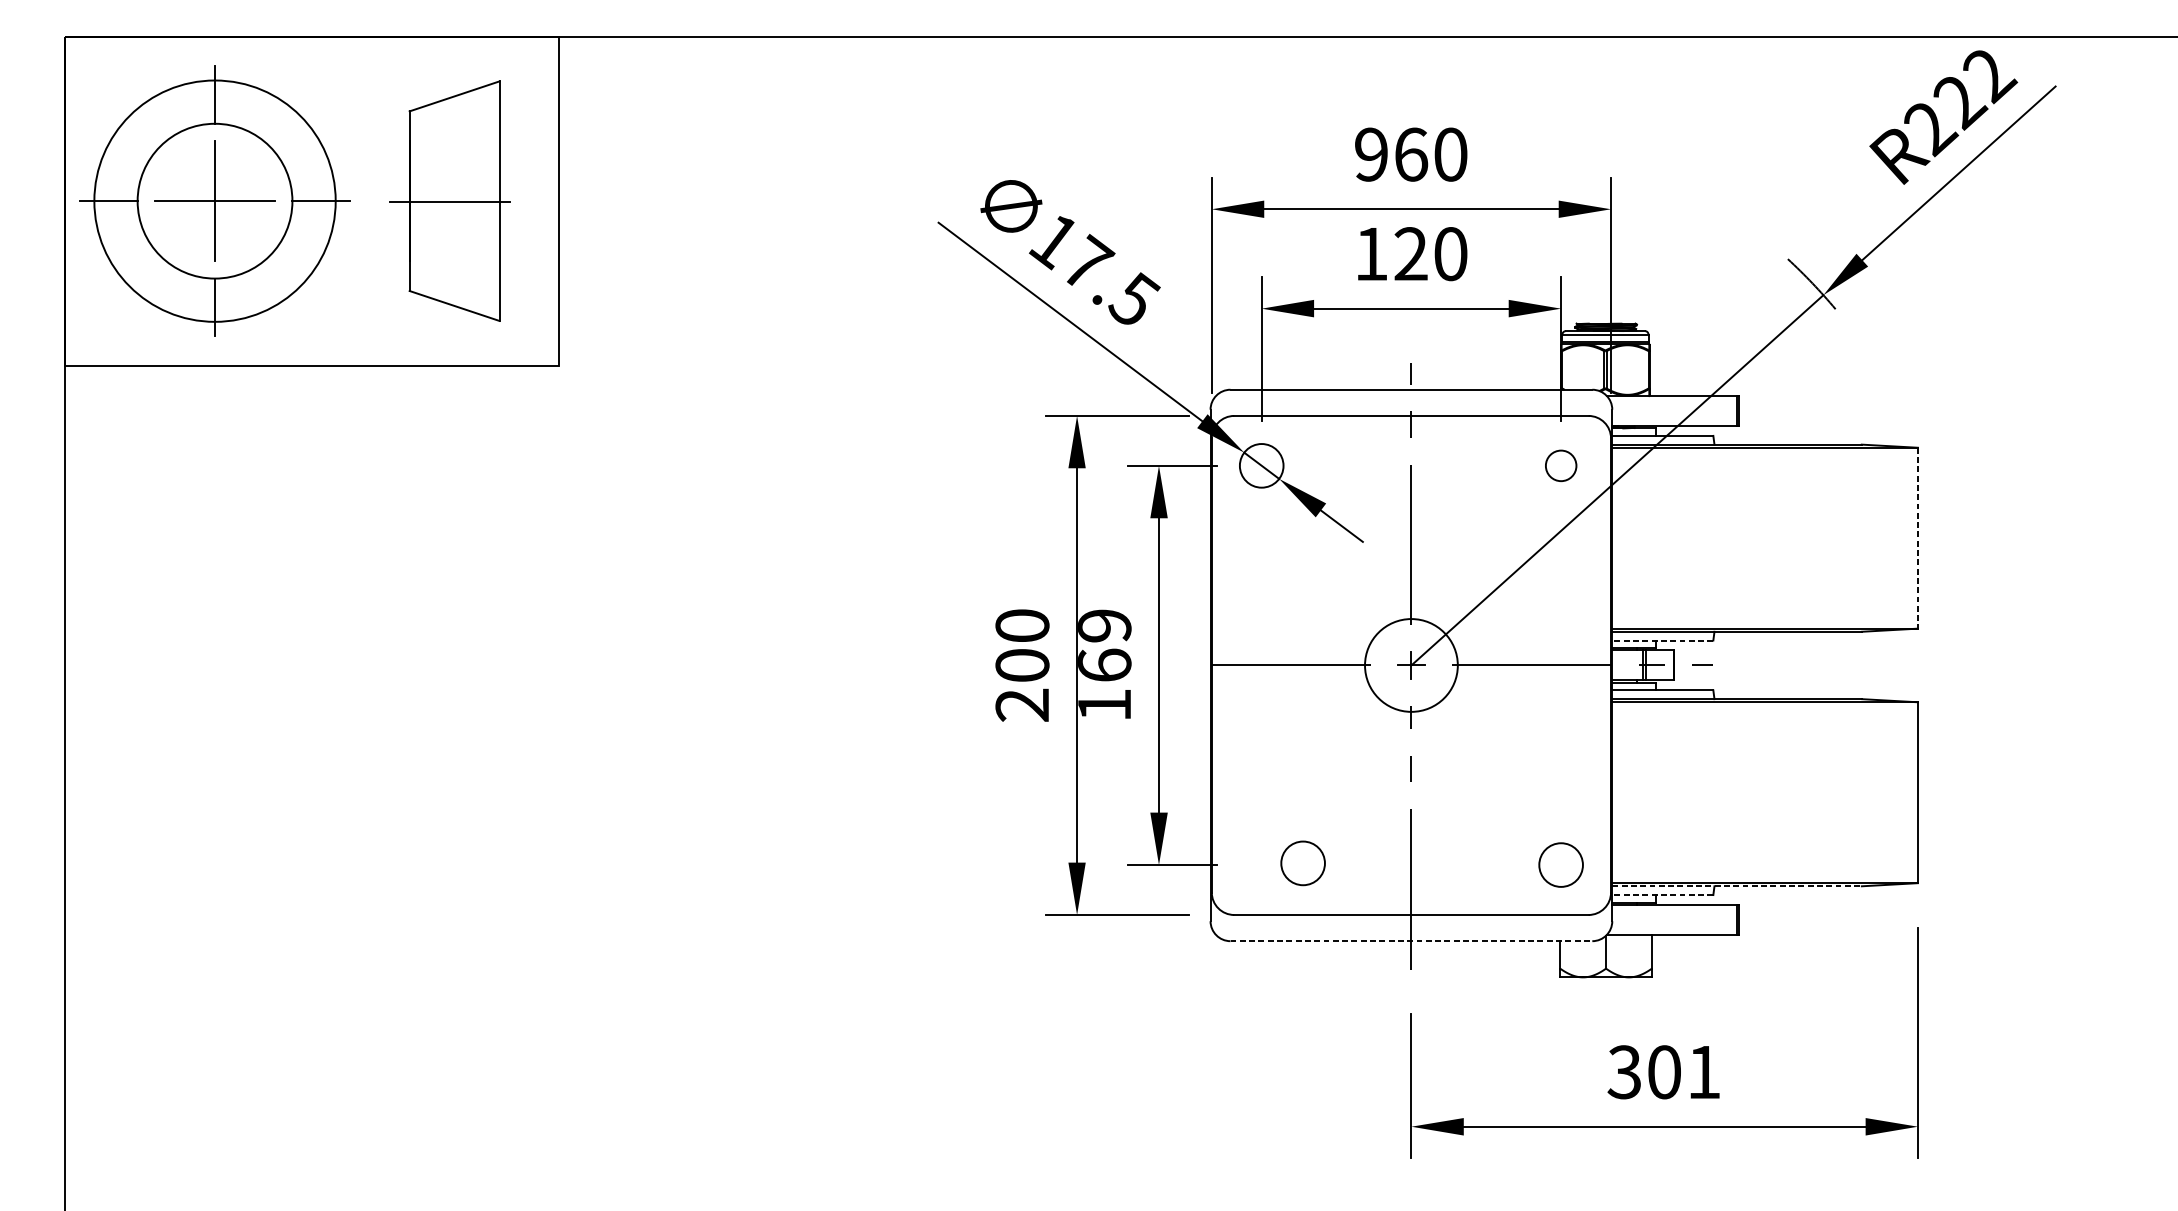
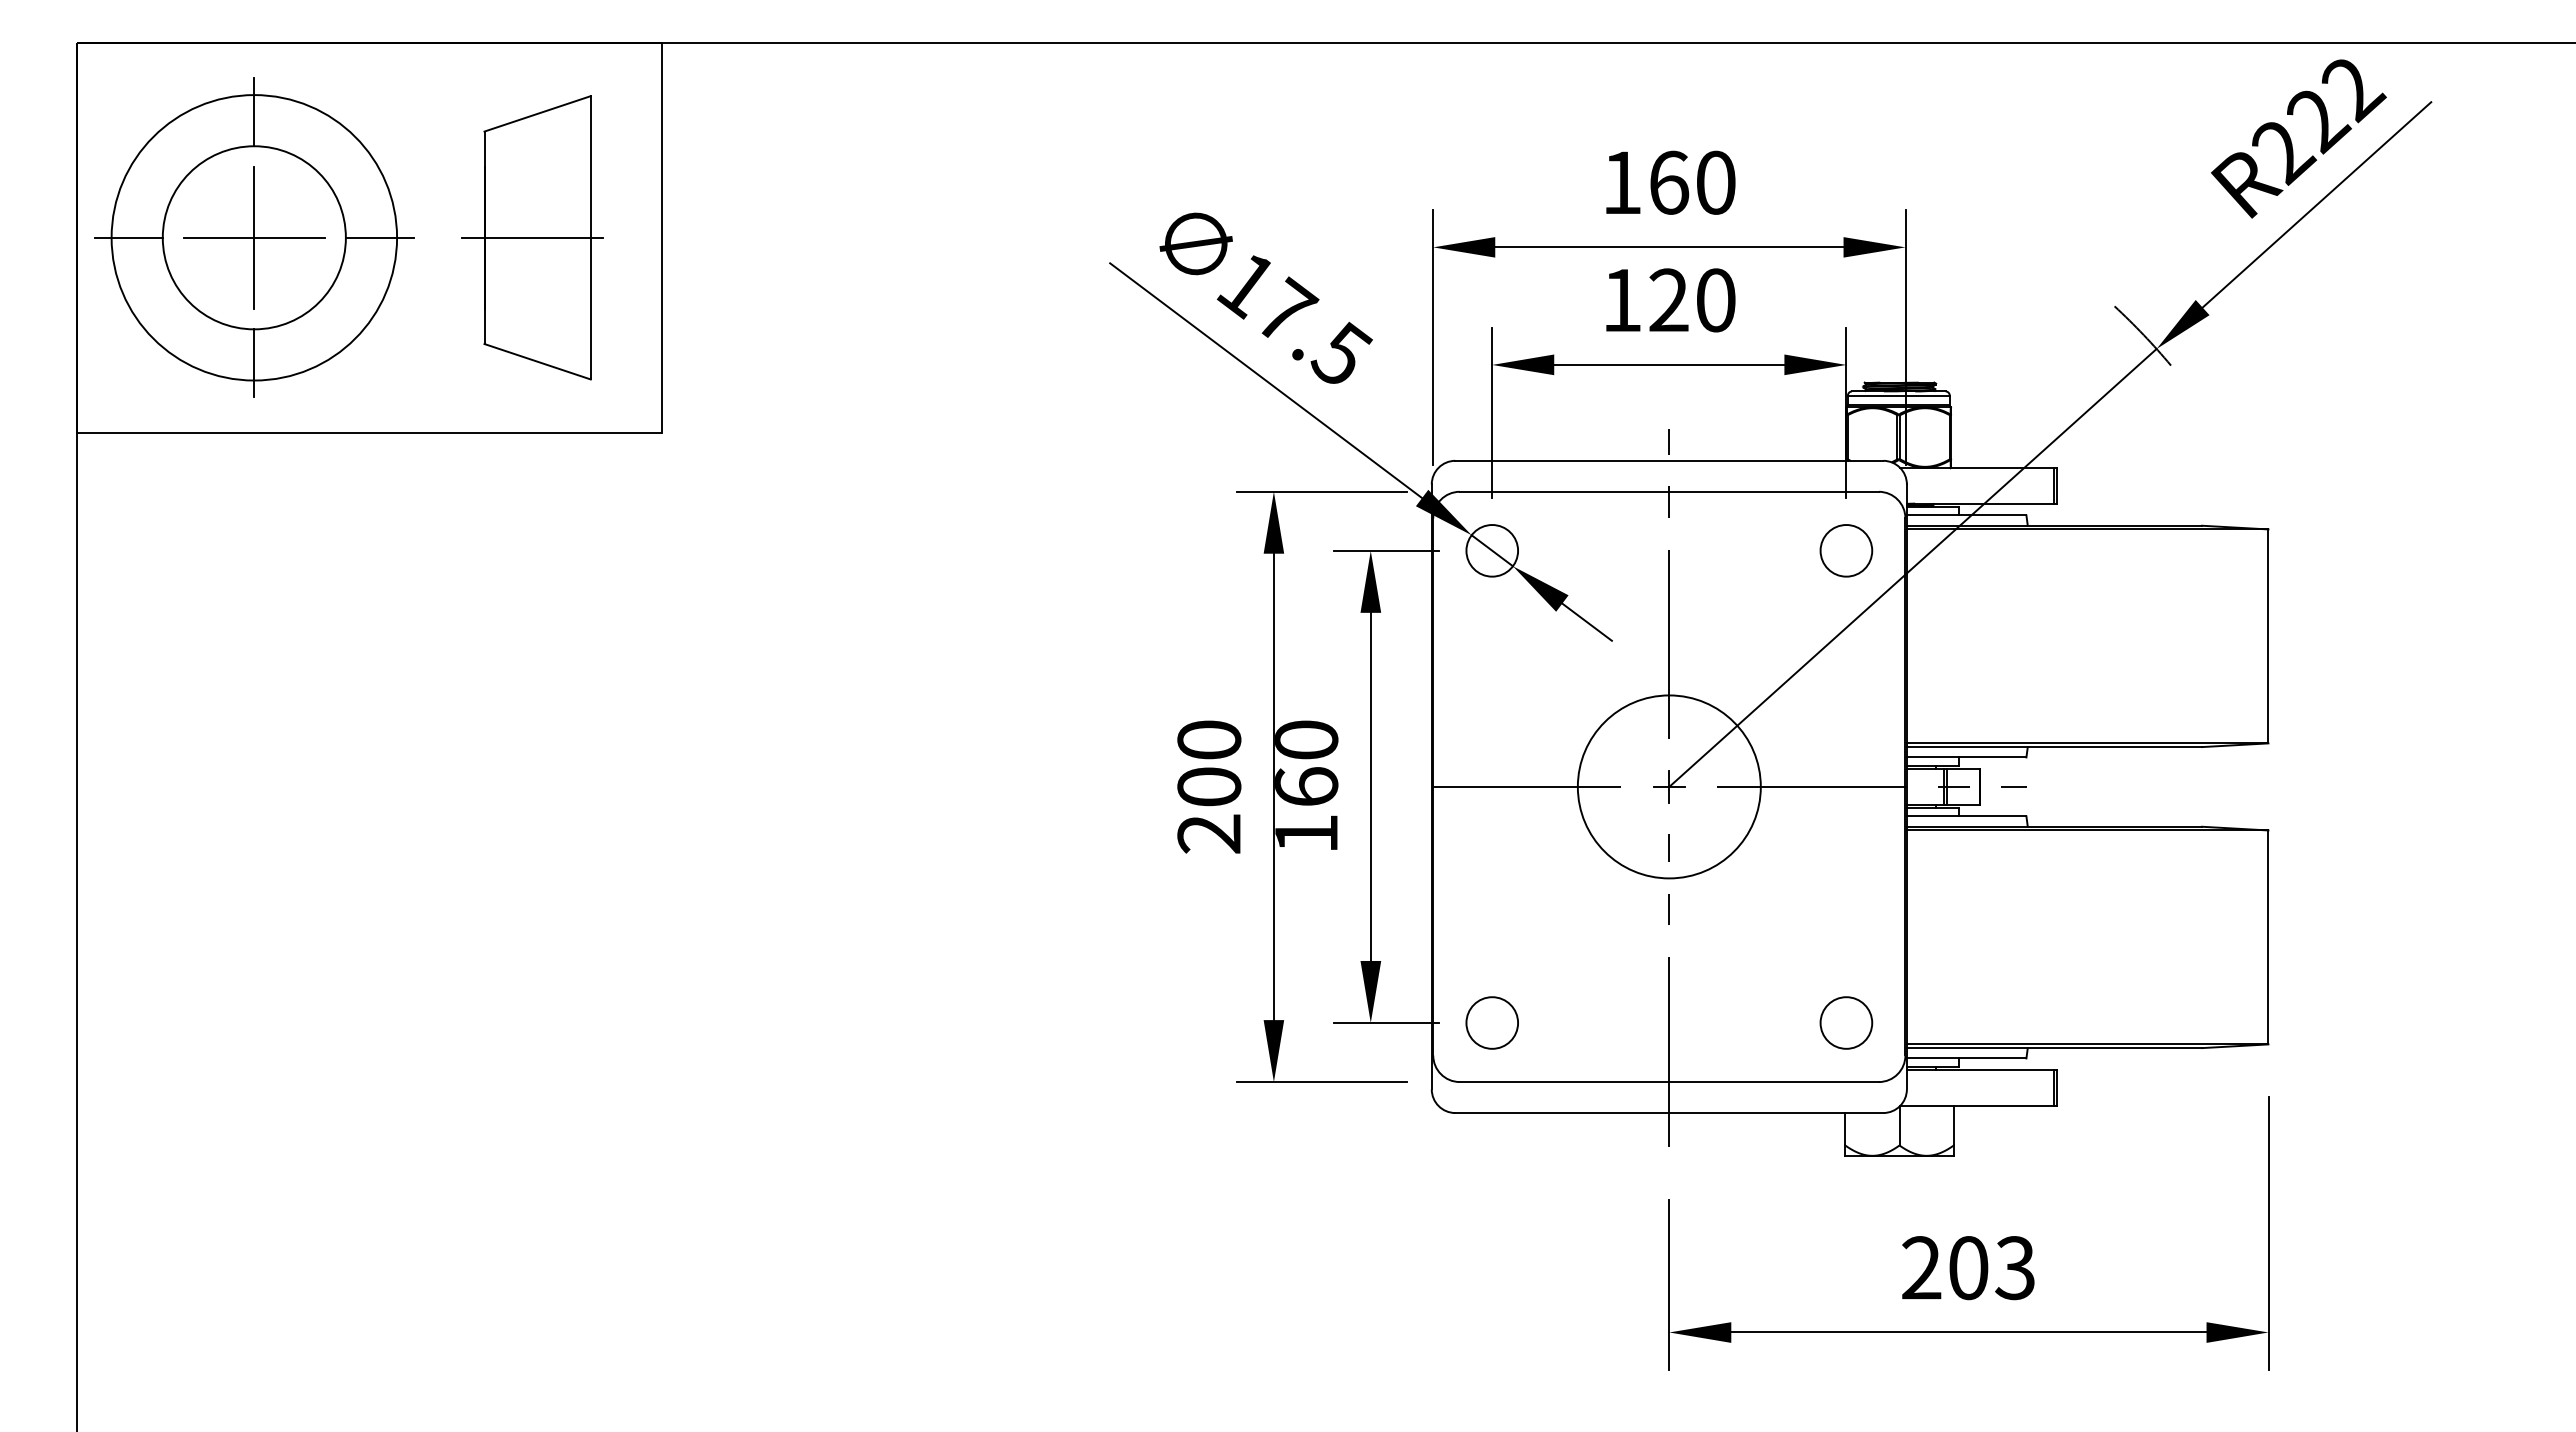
text: (1370, 154) -> (1621, 182), 960 -> 160
circle: (1561, 465) -> (1846, 550), size x1.43
line: (1918, 538) -> (2268, 636), dashed -> solid
text: (1104, 625) -> (1306, 739), 169 -> 160
line: (1662, 640) -> (1966, 757), dashed -> solid
circle: (1410, 665) -> (1668, 786), size x1.67
circle: (1302, 862) -> (1491, 1022), moved
line: (1737, 886) -> (2054, 1048), dashed -> solid
line: (1662, 895) -> (1966, 1058), dashed -> solid
line: (1411, 941) -> (1669, 1113), dashed -> solid
text: (1663, 1072) -> (1967, 1268), 301 -> 203

